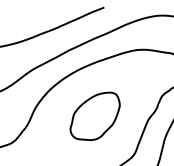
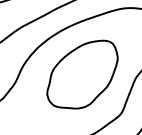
part: (95, 116) -> (82, 74), size x1.43

